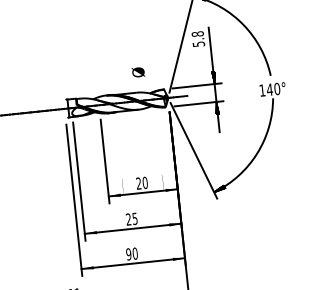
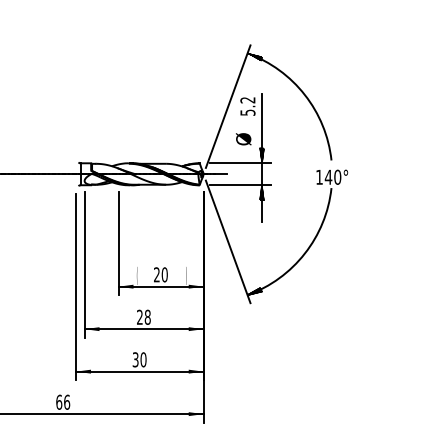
text: (197, 34) -> (247, 100), 5.8 -> 5.2
text: (138, 72) -> (243, 139), moved
text: (134, 218) -> (147, 316), 25 -> 28
text: (128, 254) -> (135, 359), 90 -> 30

